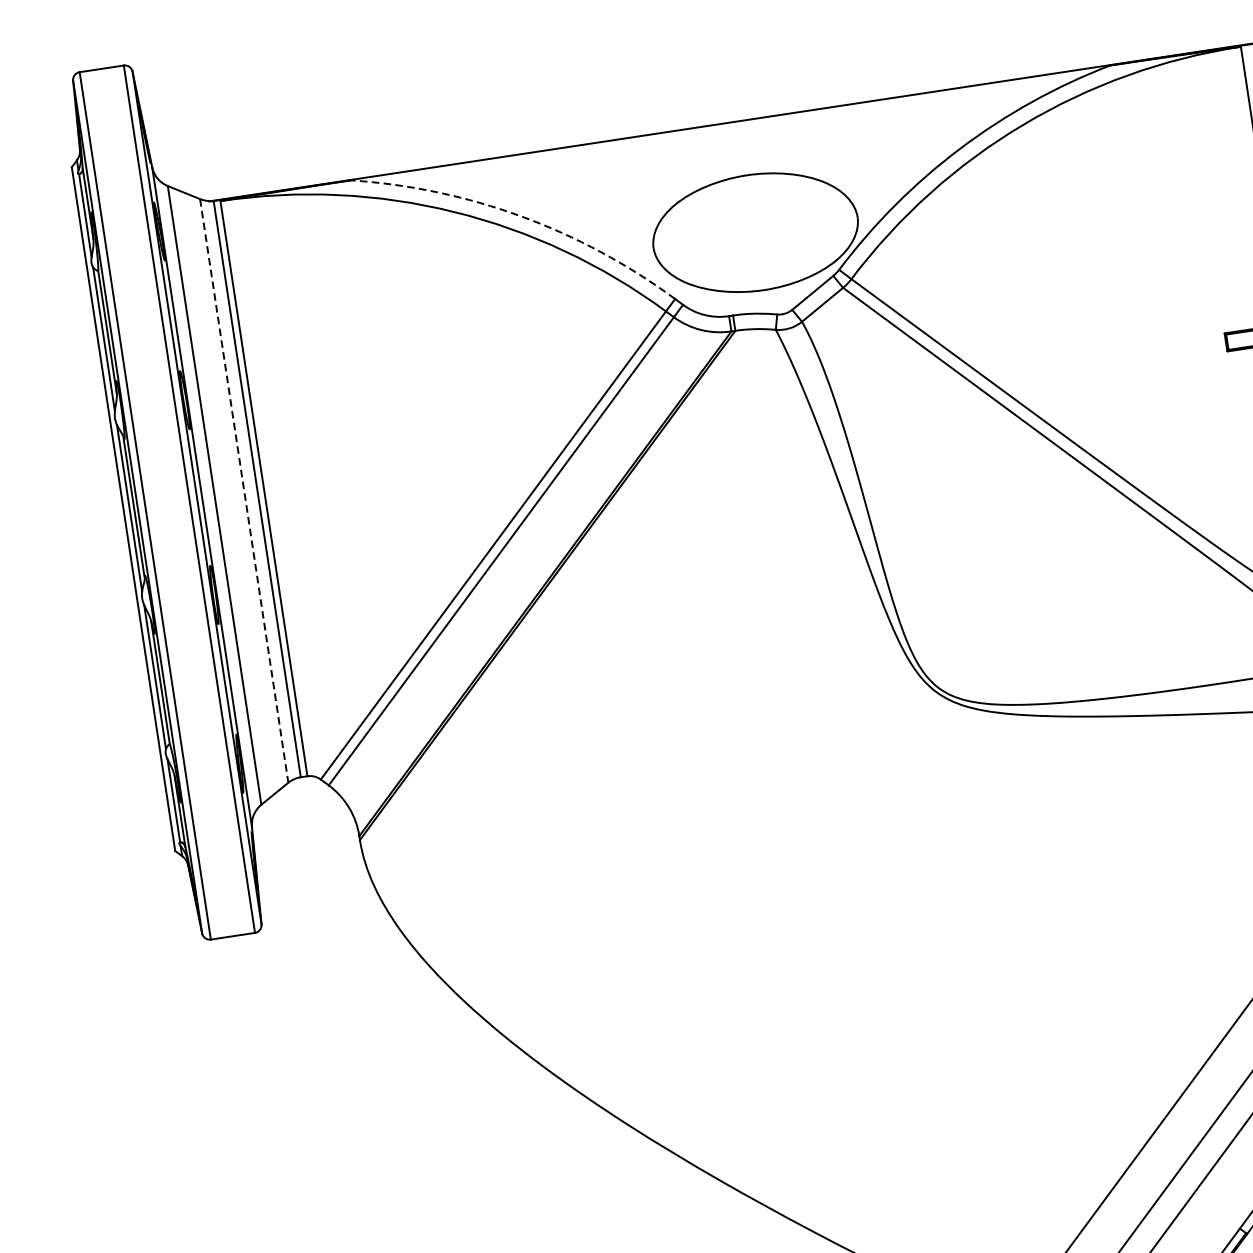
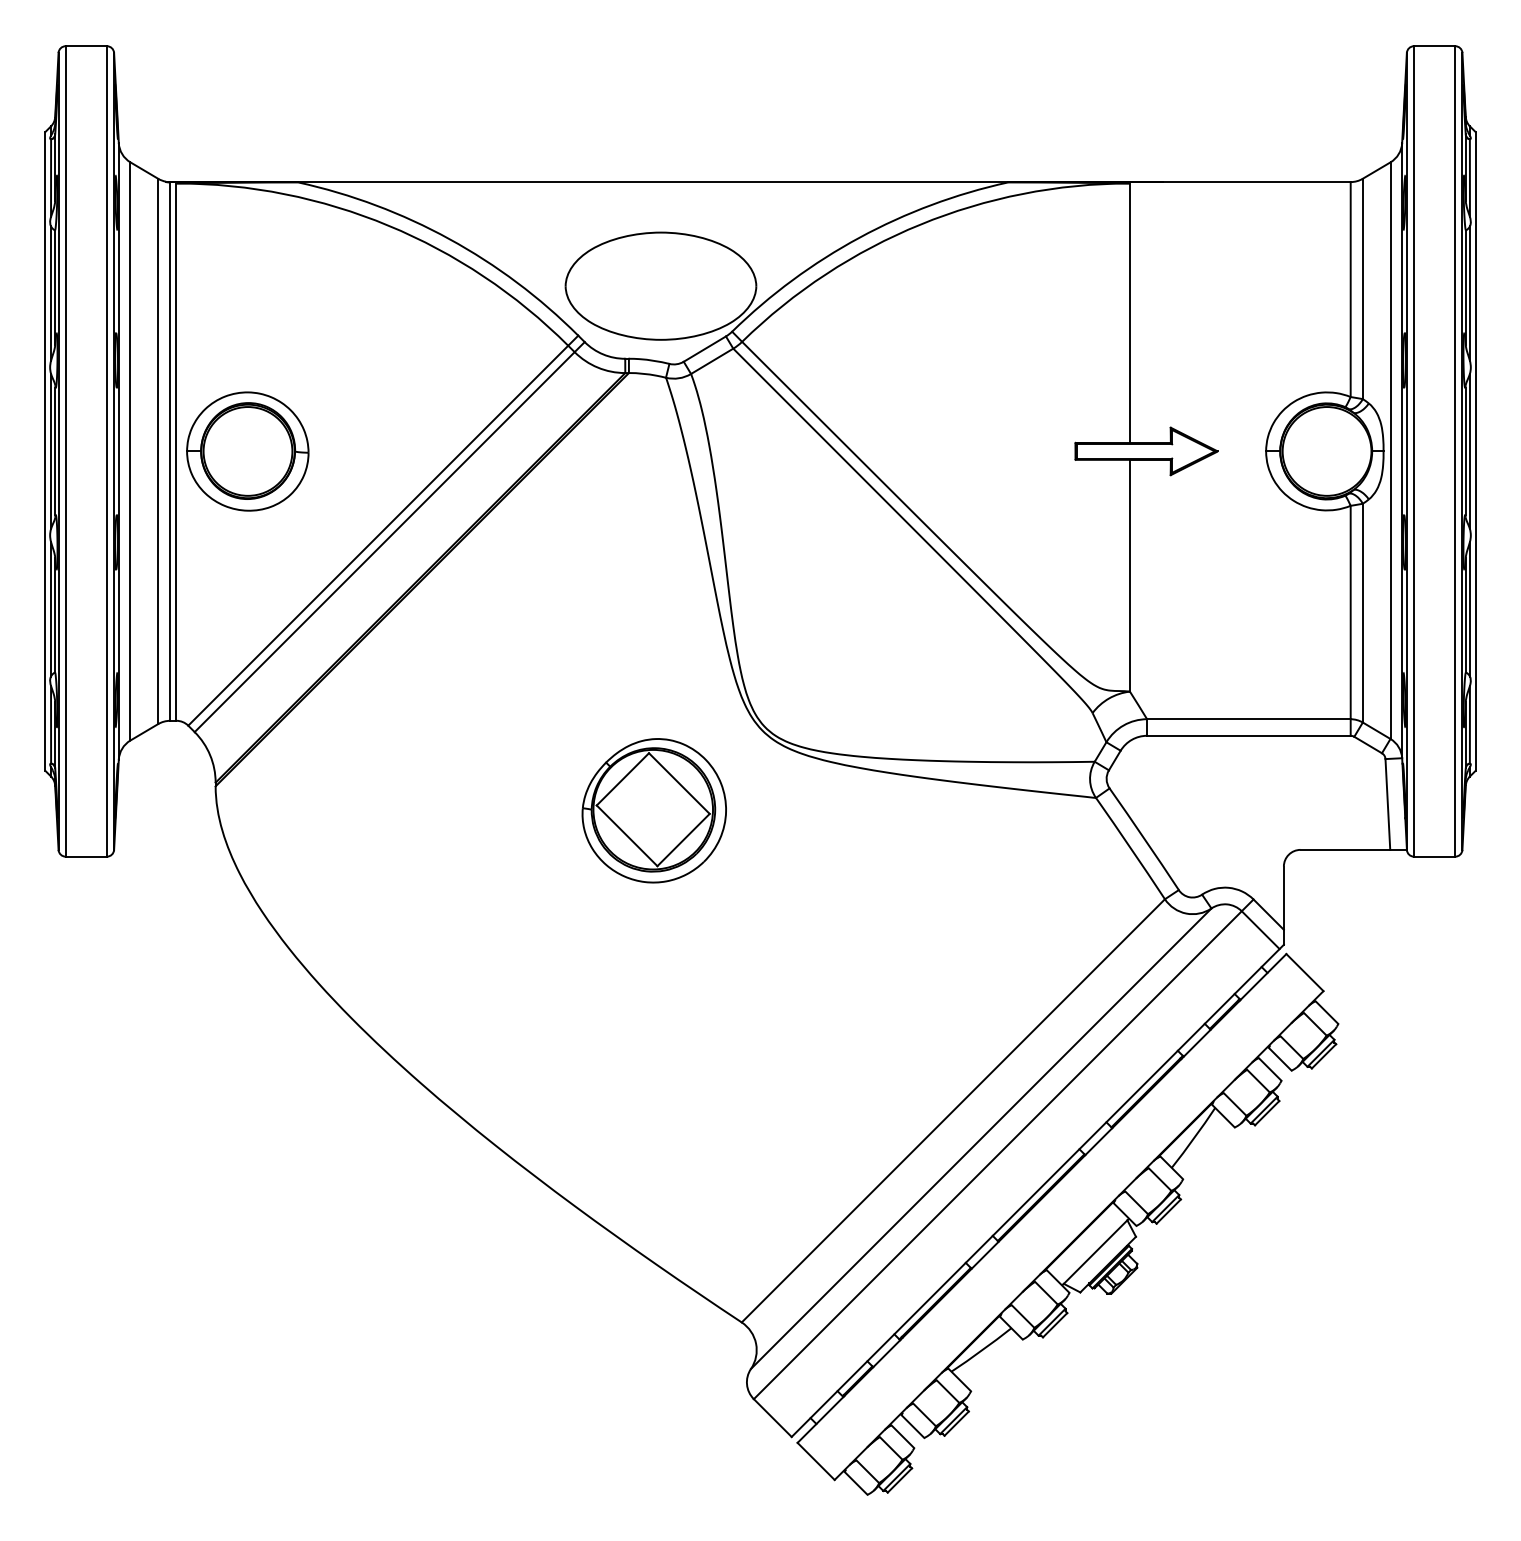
arc: (521, 216) -> (449, 239), dashed -> solid
part: (339, 476) -> (247, 451), added
line: (244, 490) -> (158, 451), dashed -> solid
part: (832, 795) -> (653, 810), added

